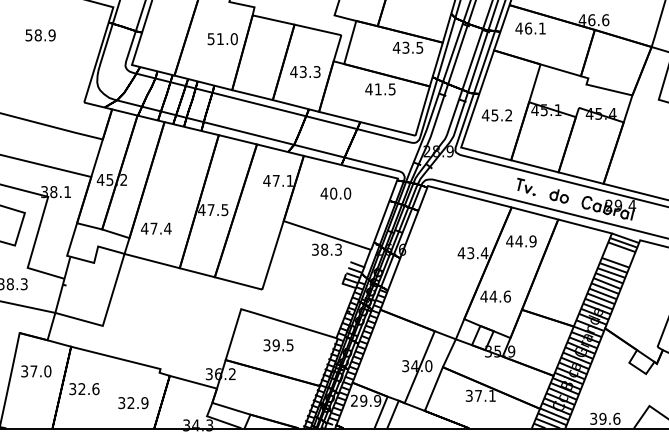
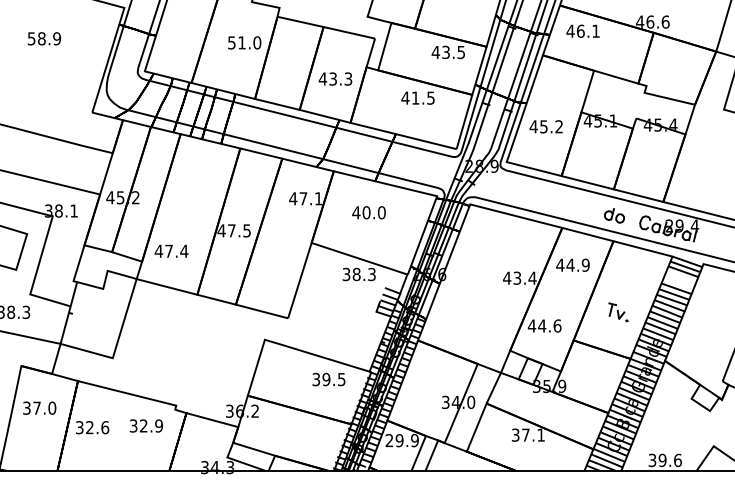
part: (526, 187) -> (618, 312), moved
part: (278, 345) -> (328, 379), moved
part: (132, 402) -> (145, 425), moved

